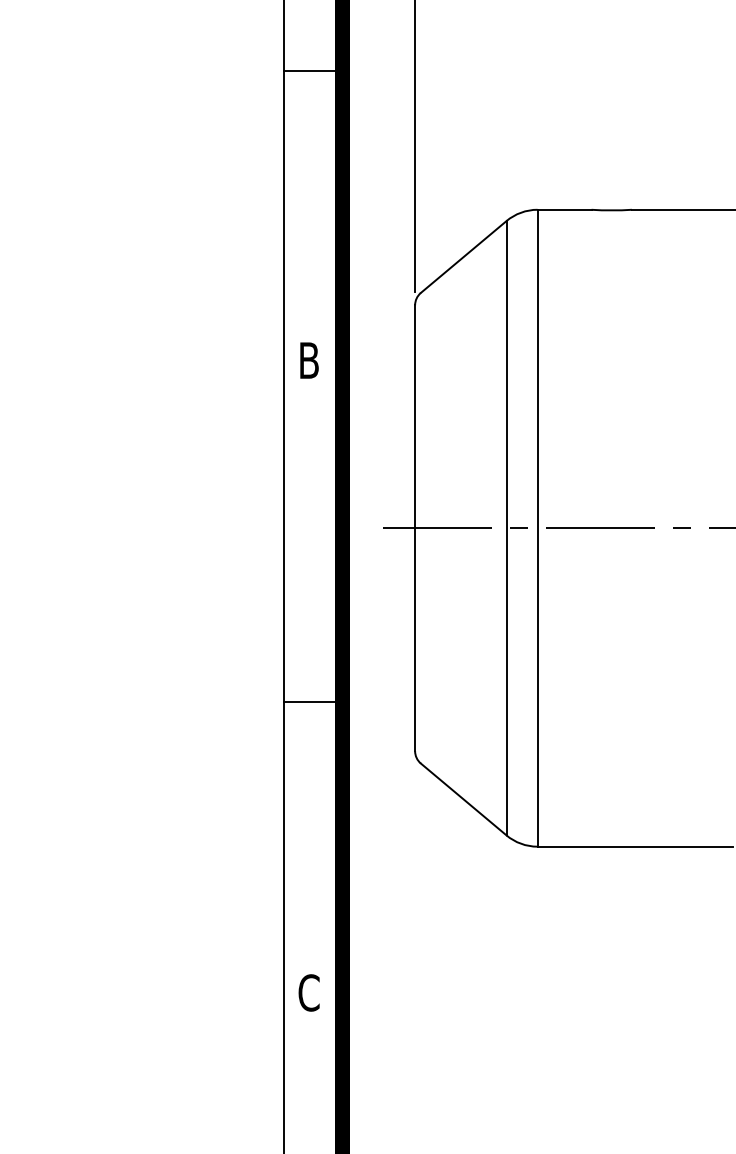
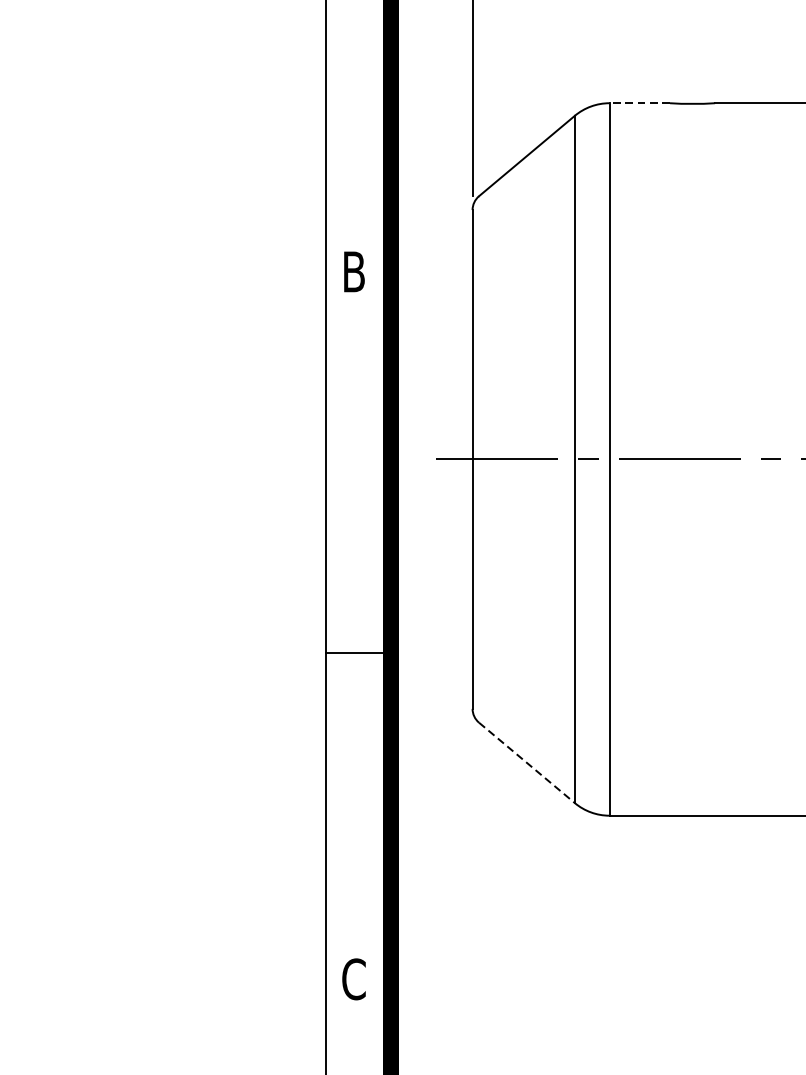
line: (564, 209) -> (639, 102), solid -> dashed
line: (463, 799) -> (526, 762), solid -> dashed

